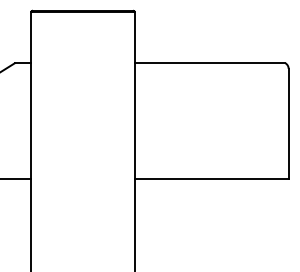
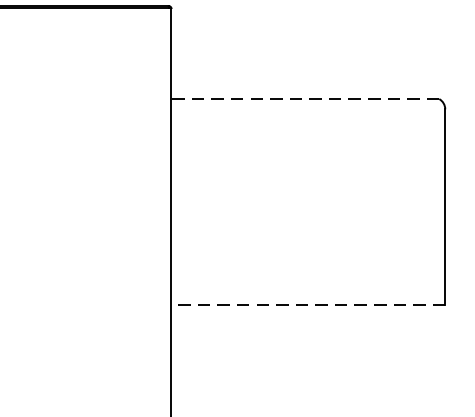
line: (209, 63) -> (304, 99), solid -> dashed
line: (211, 178) -> (307, 304), solid -> dashed

